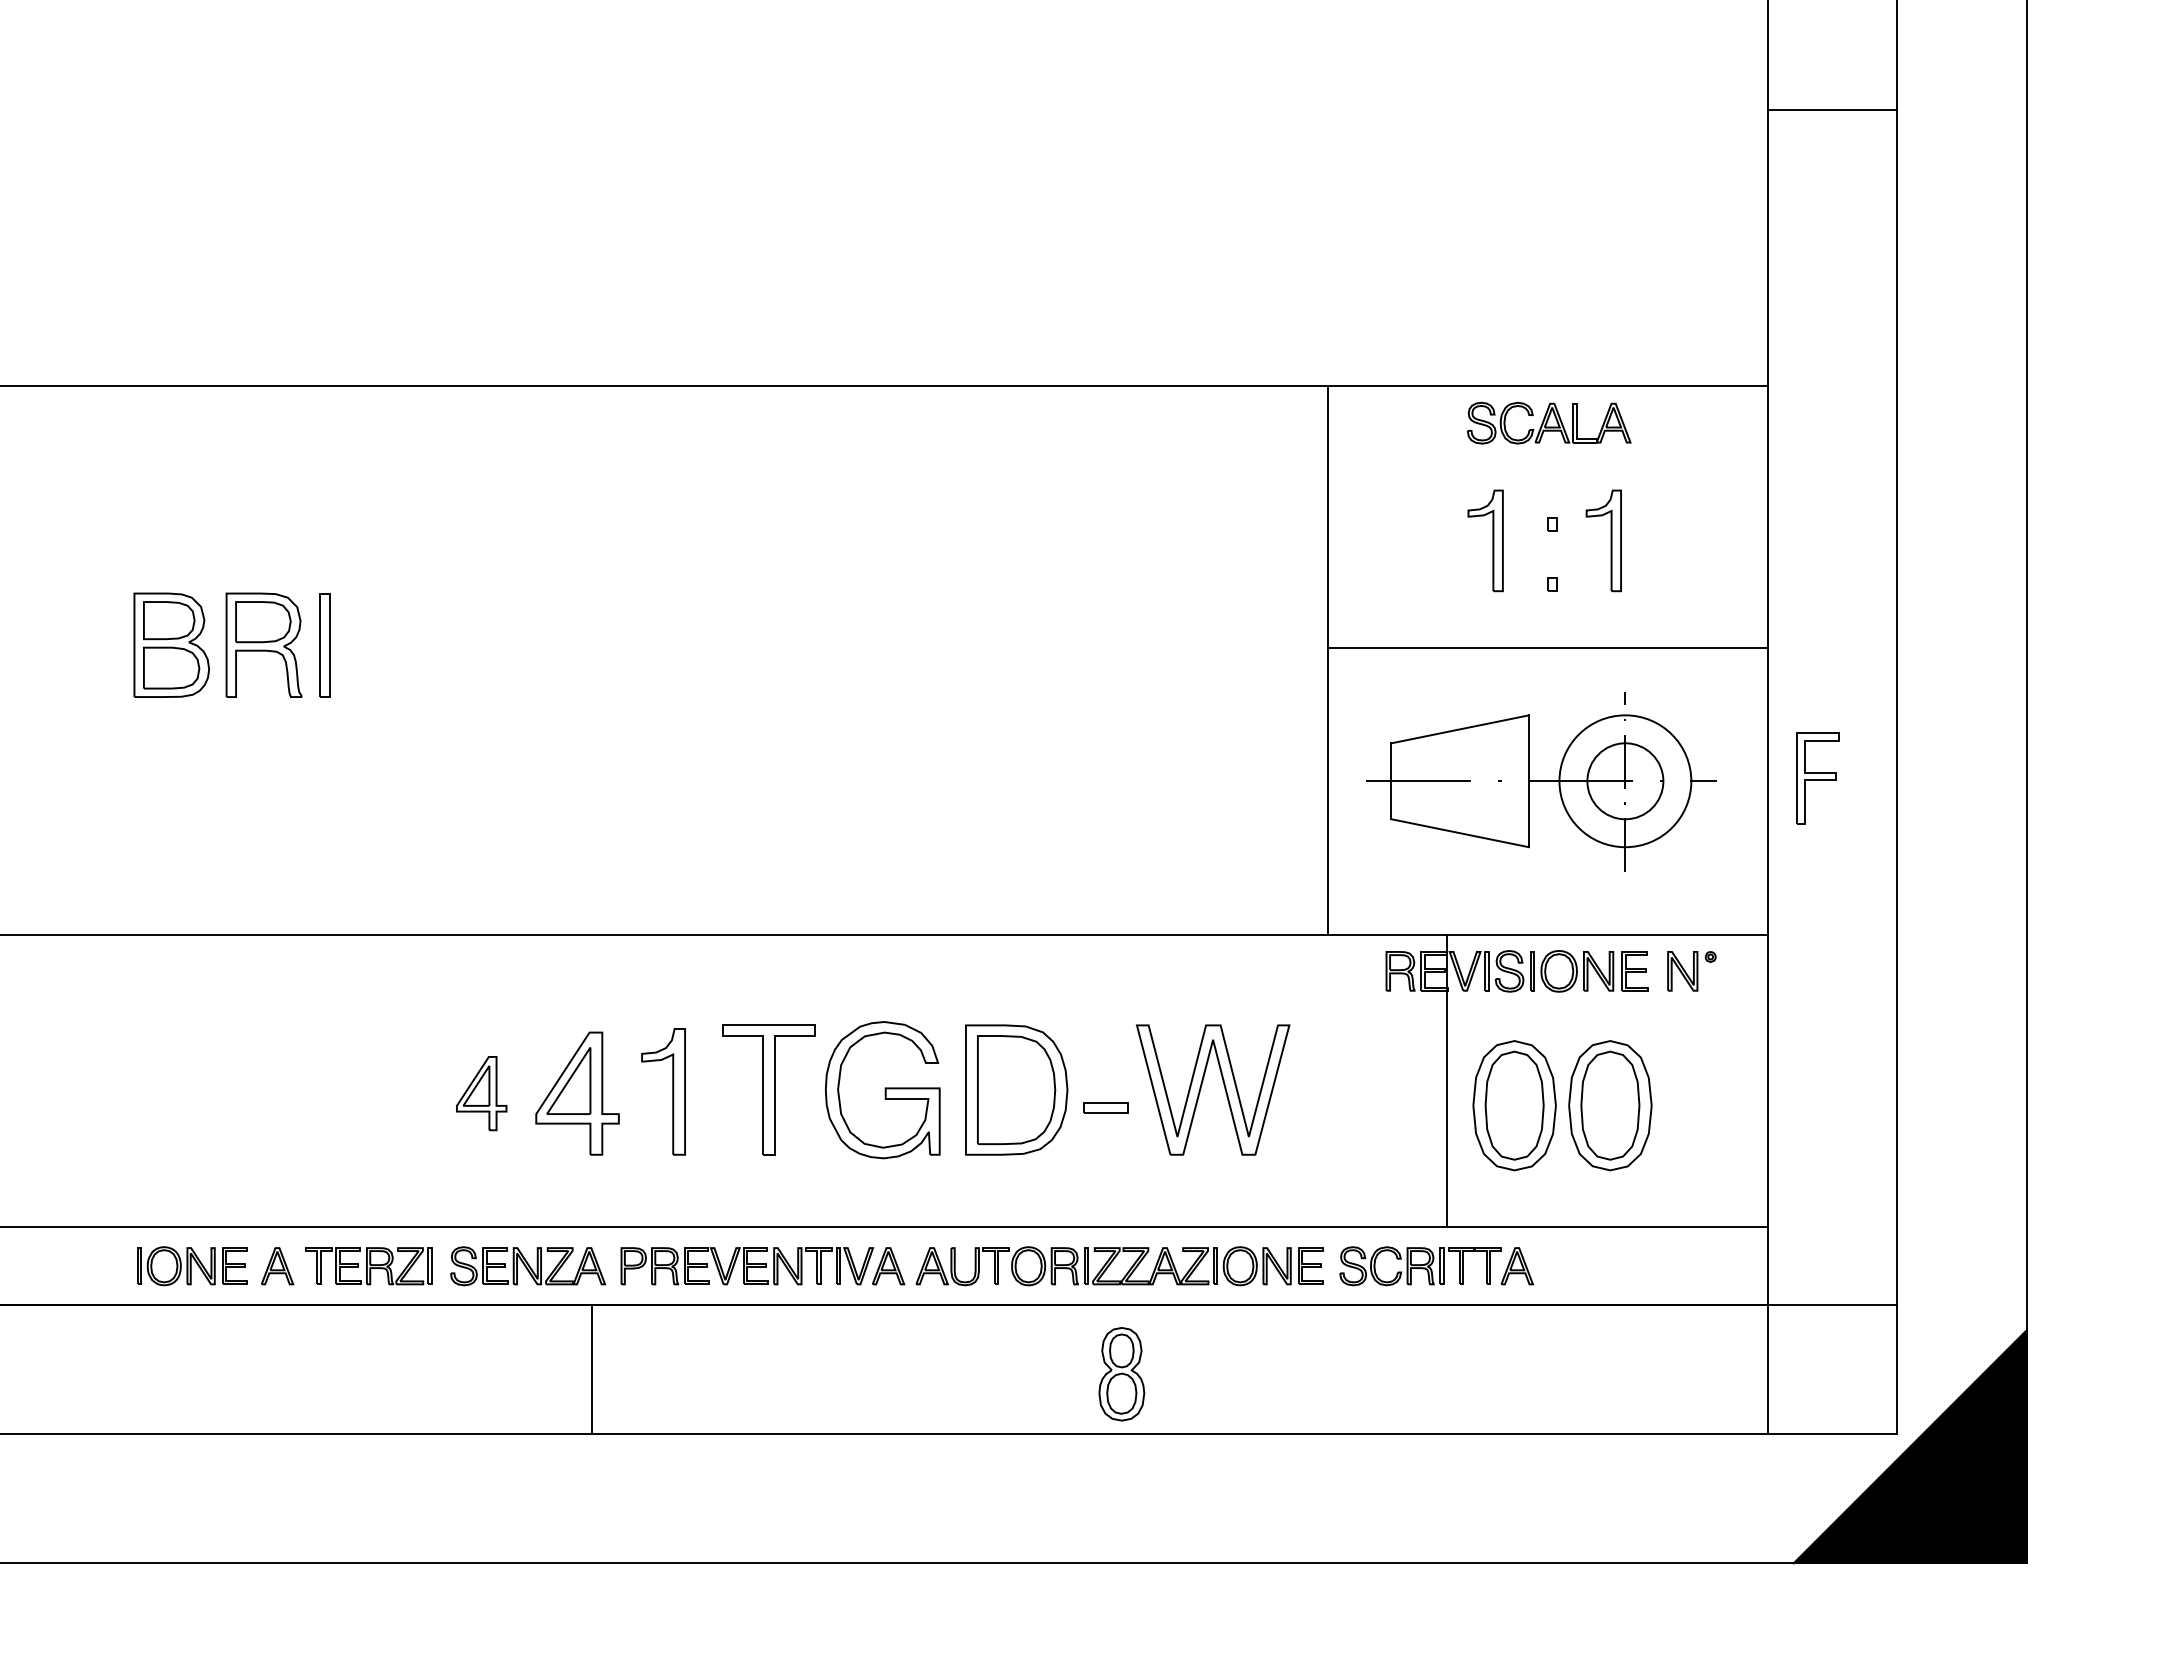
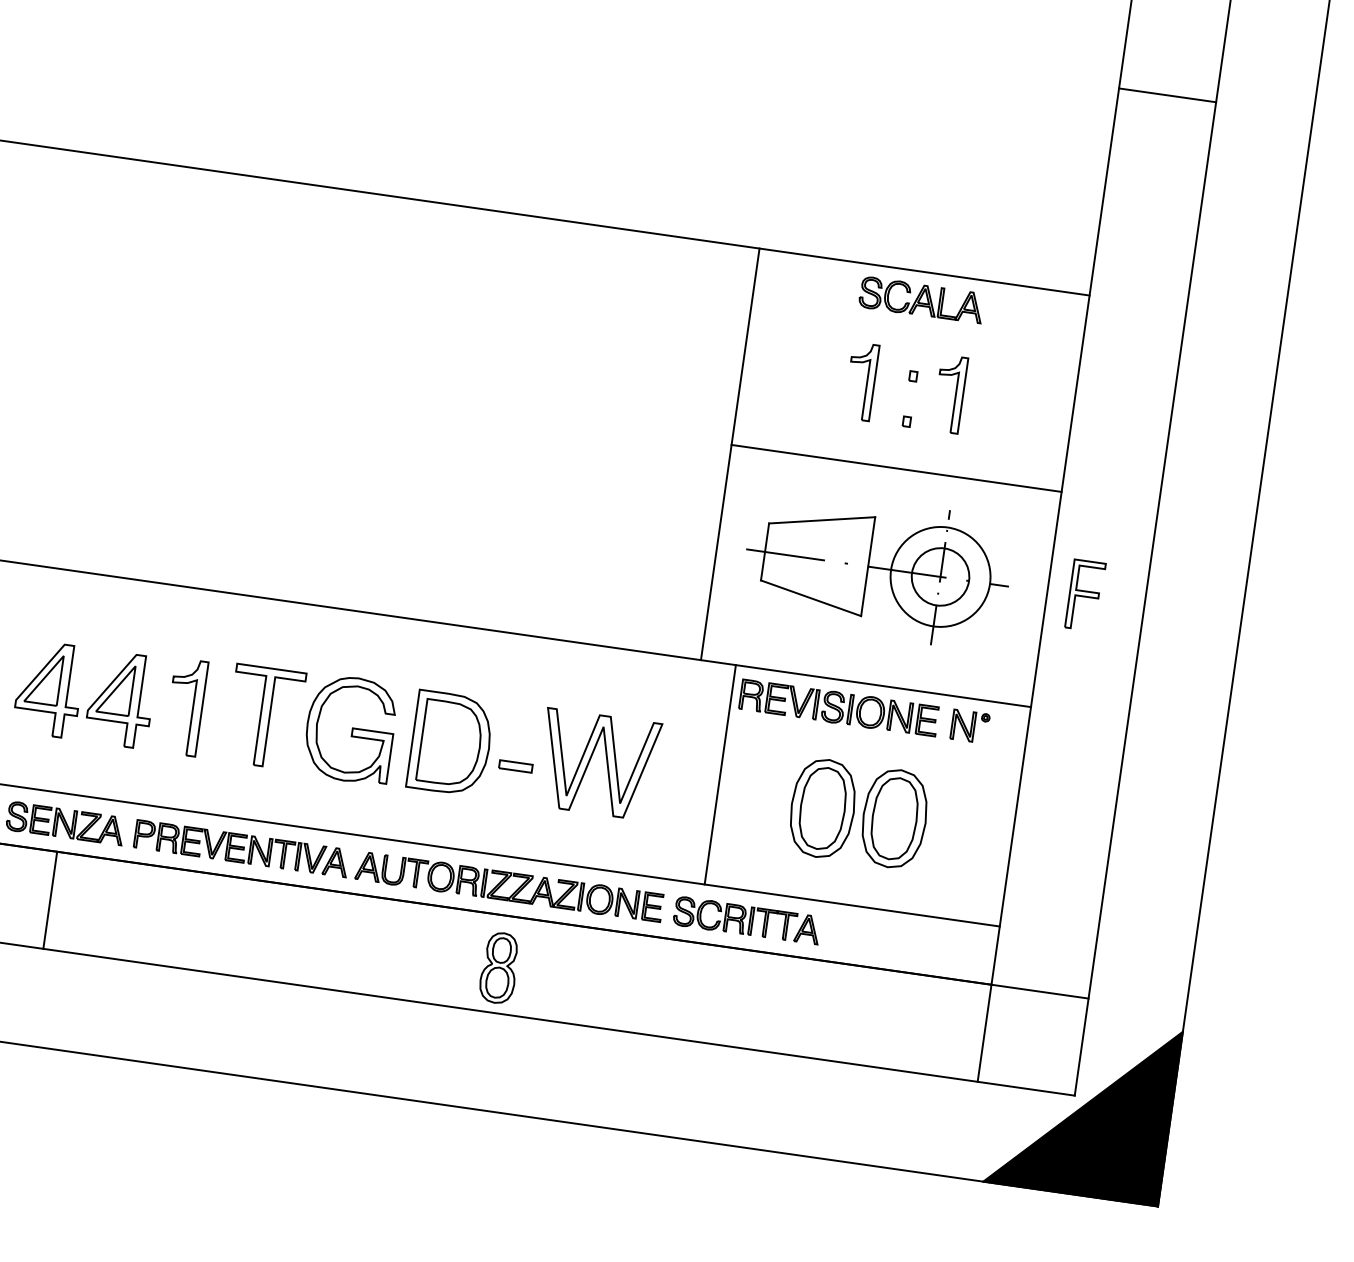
line: (1447, 1080) -> (720, 774), moved
part: (481, 1093) -> (49, 689), size x1.67
line: (592, 1368) -> (50, 899), moved

